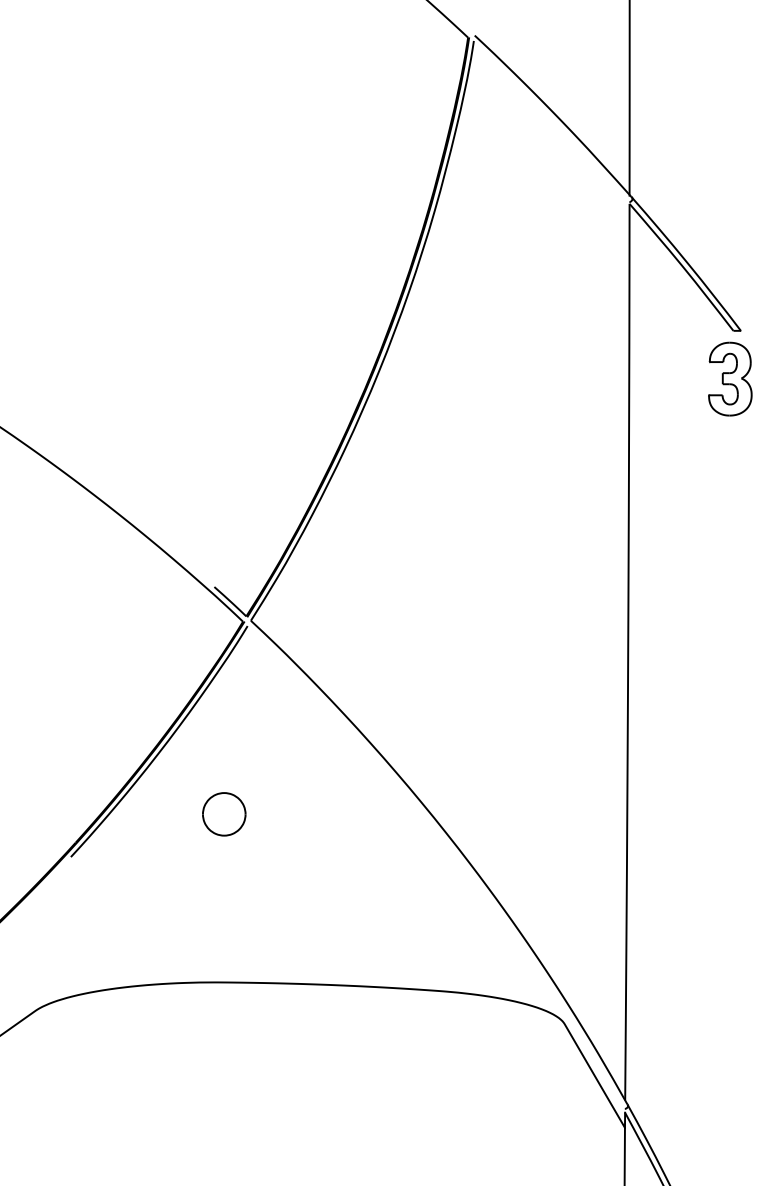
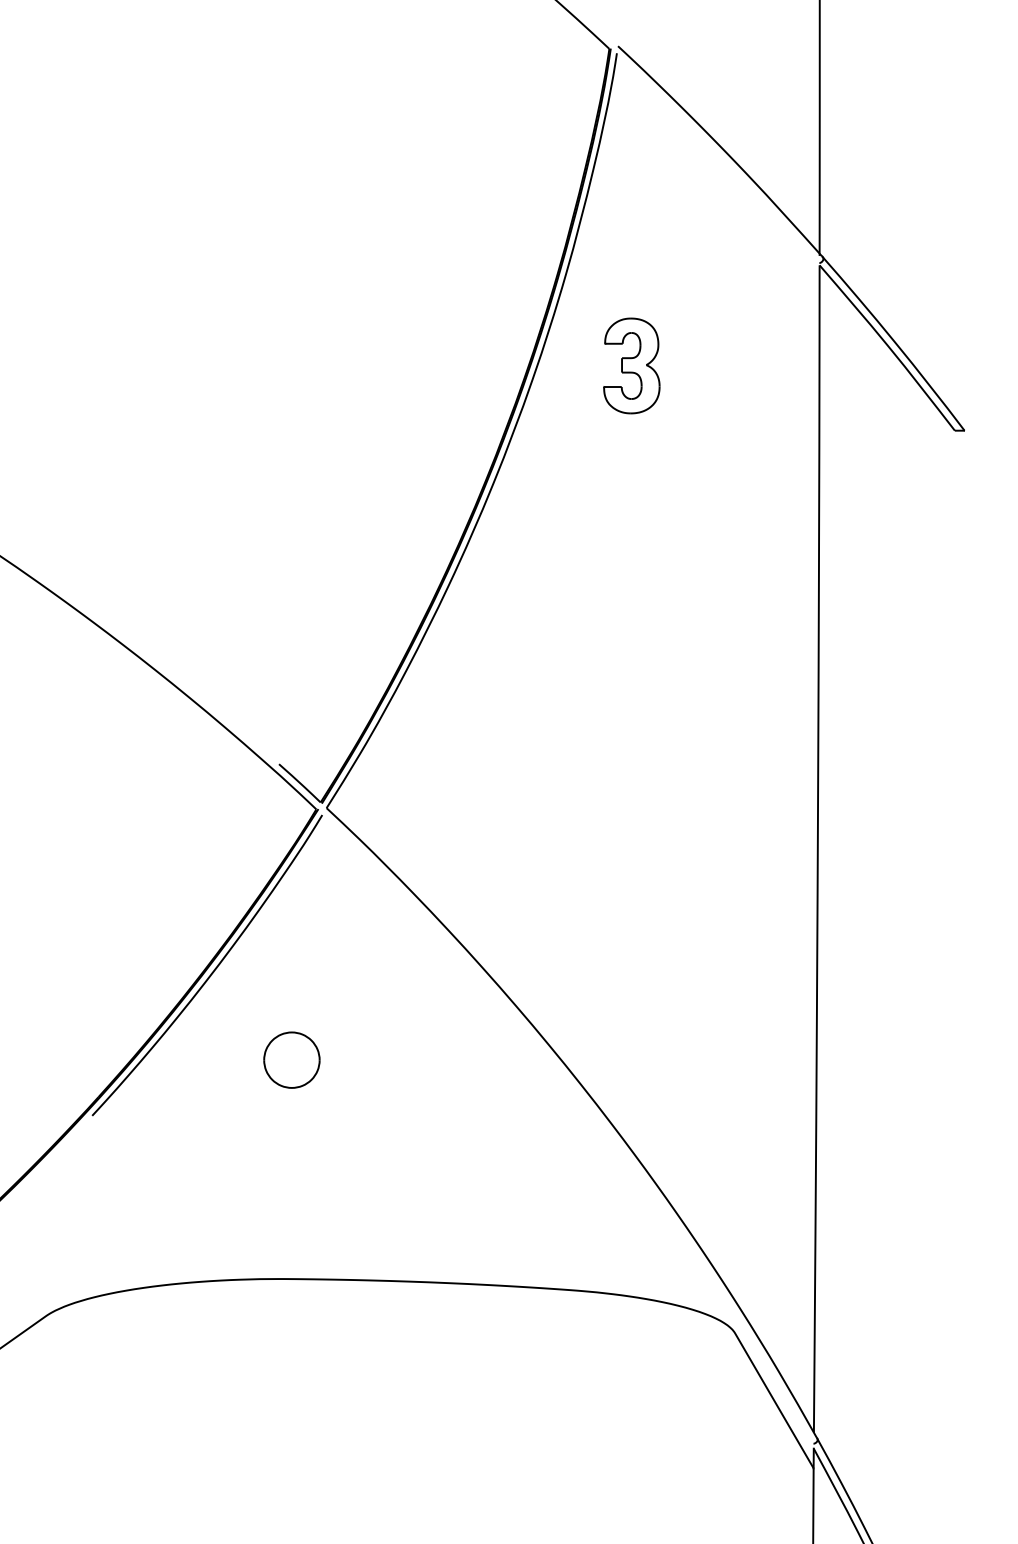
part: (730, 378) -> (632, 365), moved

